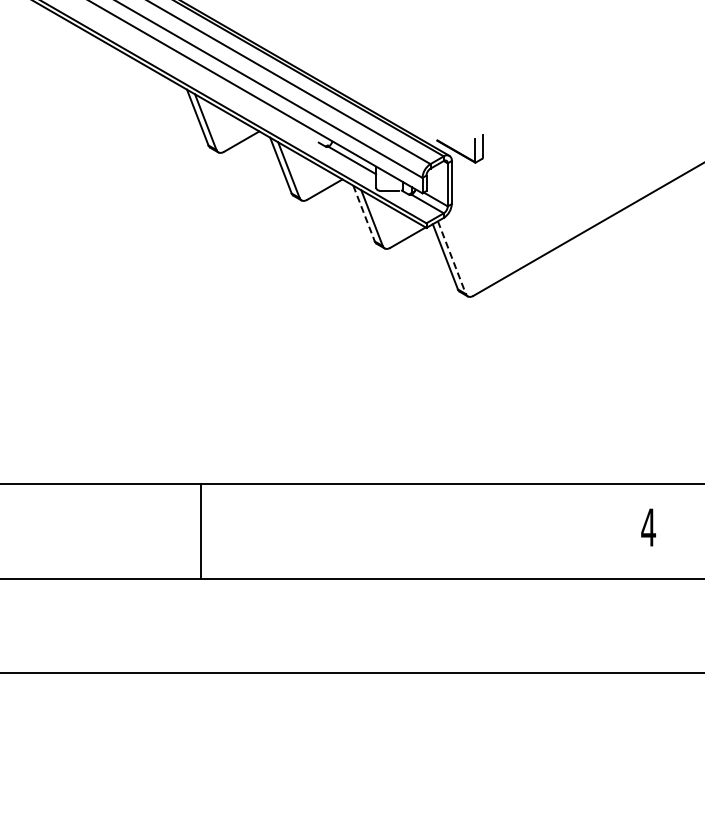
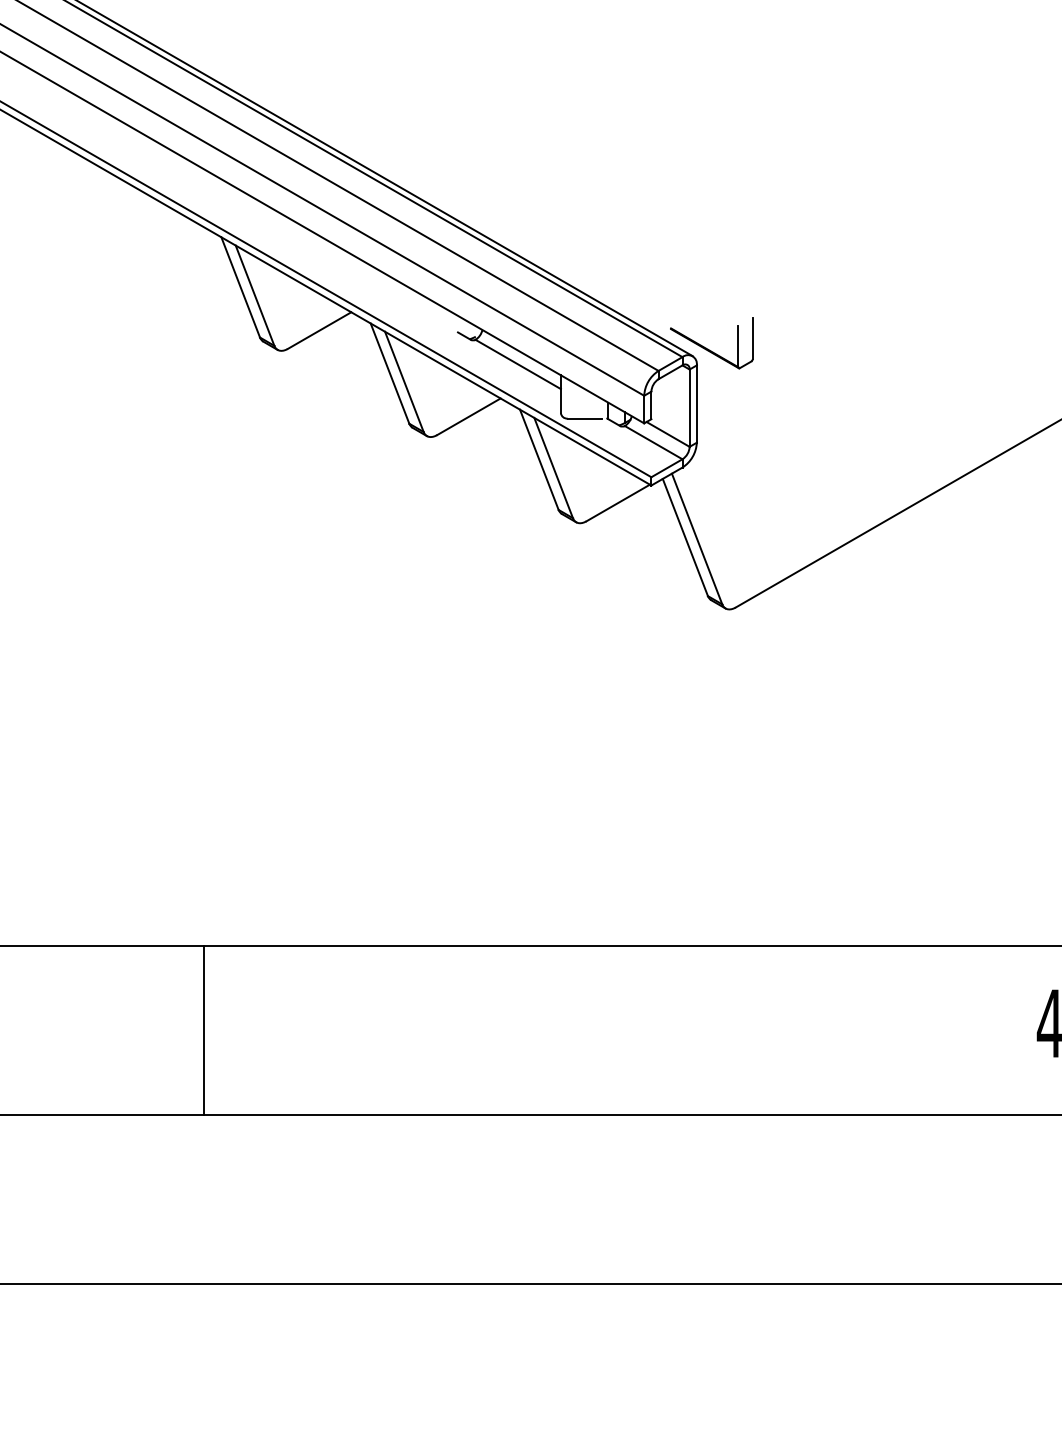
line: (364, 213) -> (540, 459), dashed -> solid
line: (452, 258) -> (698, 540), dashed -> solid
line: (201, 531) -> (204, 1030), moved

